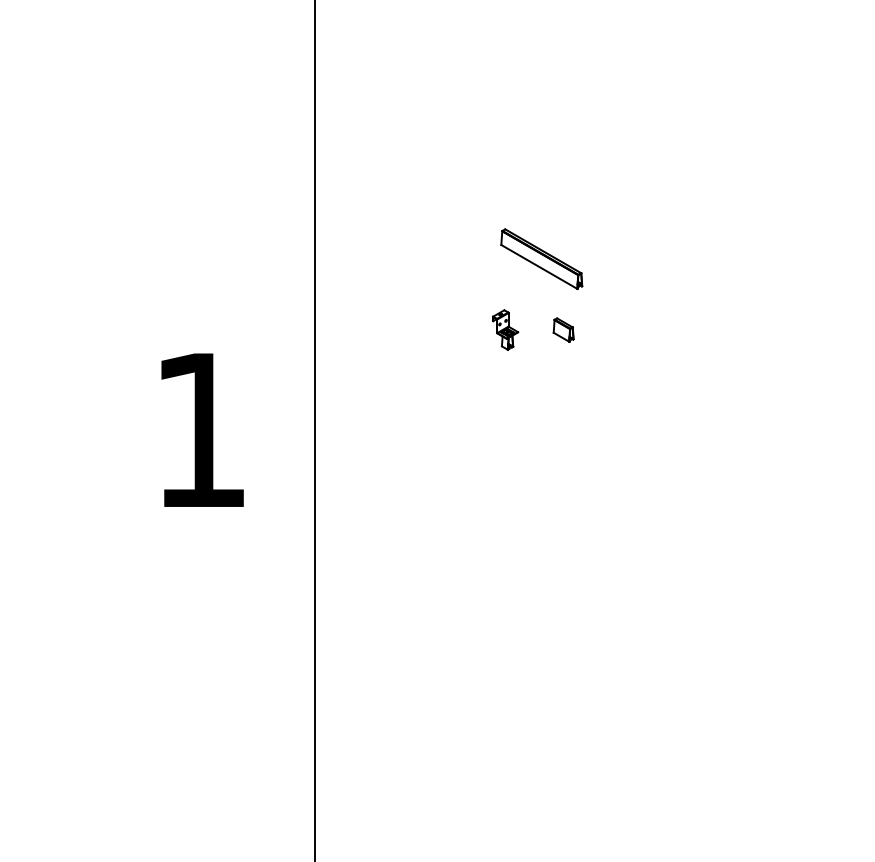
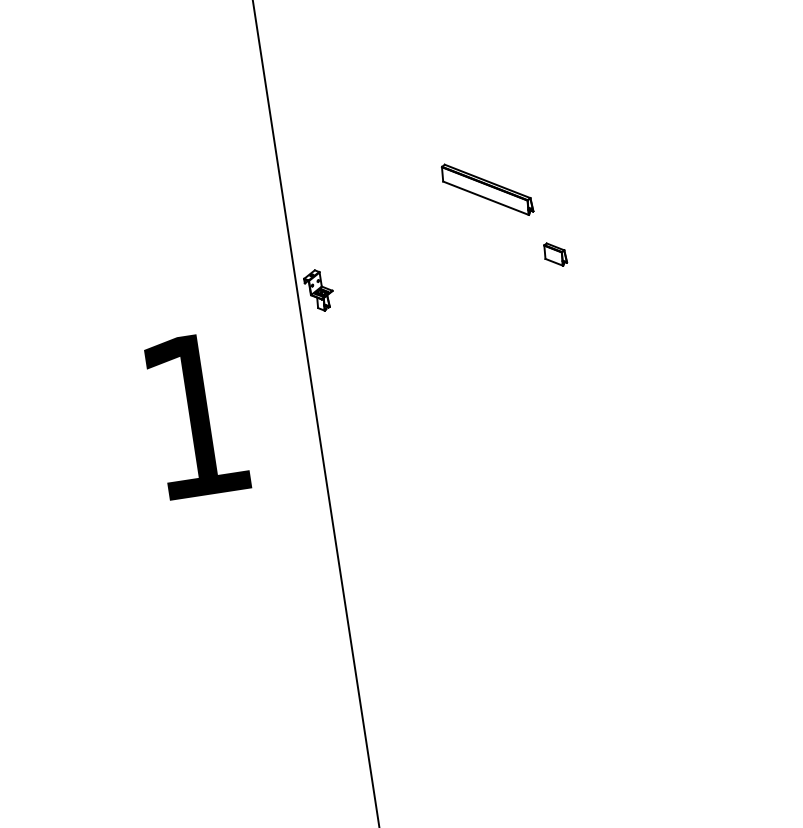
part: (541, 258) -> (486, 189), moved
part: (505, 329) -> (319, 290), moved

